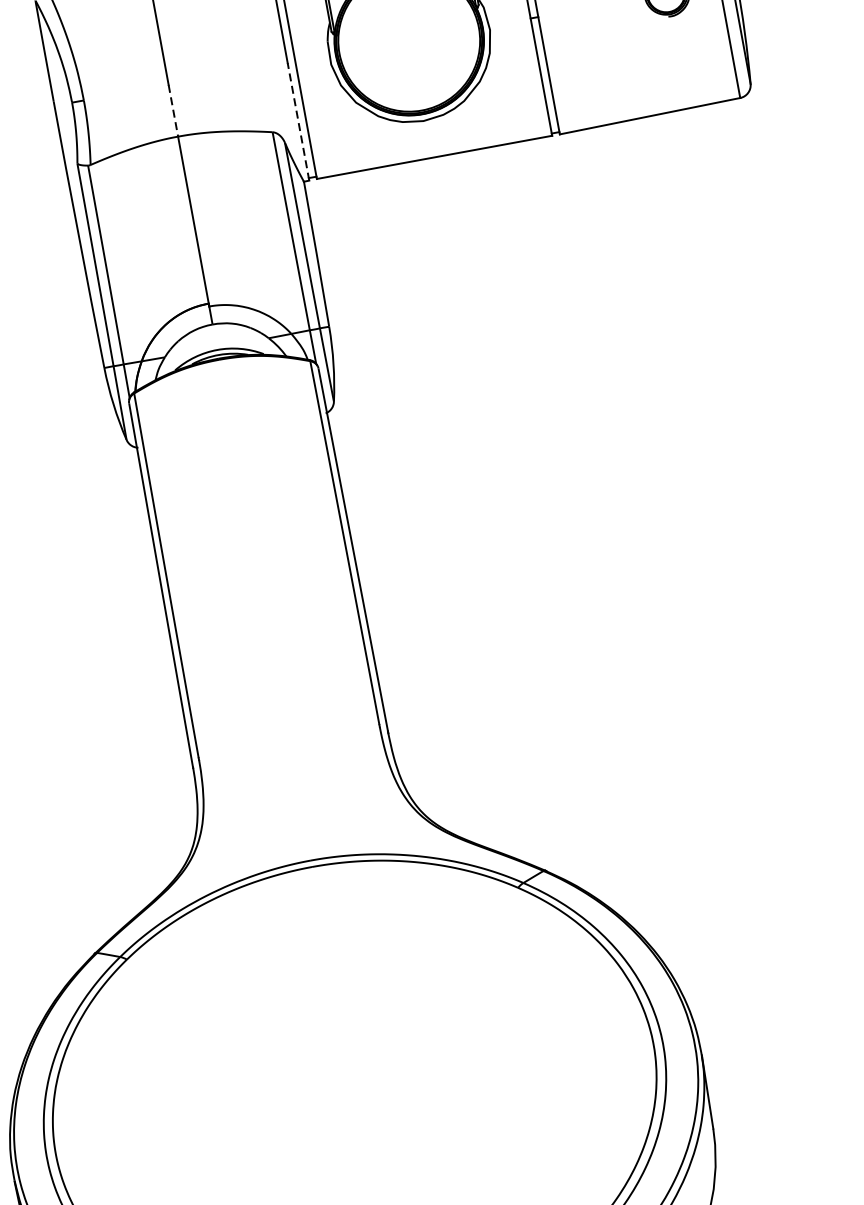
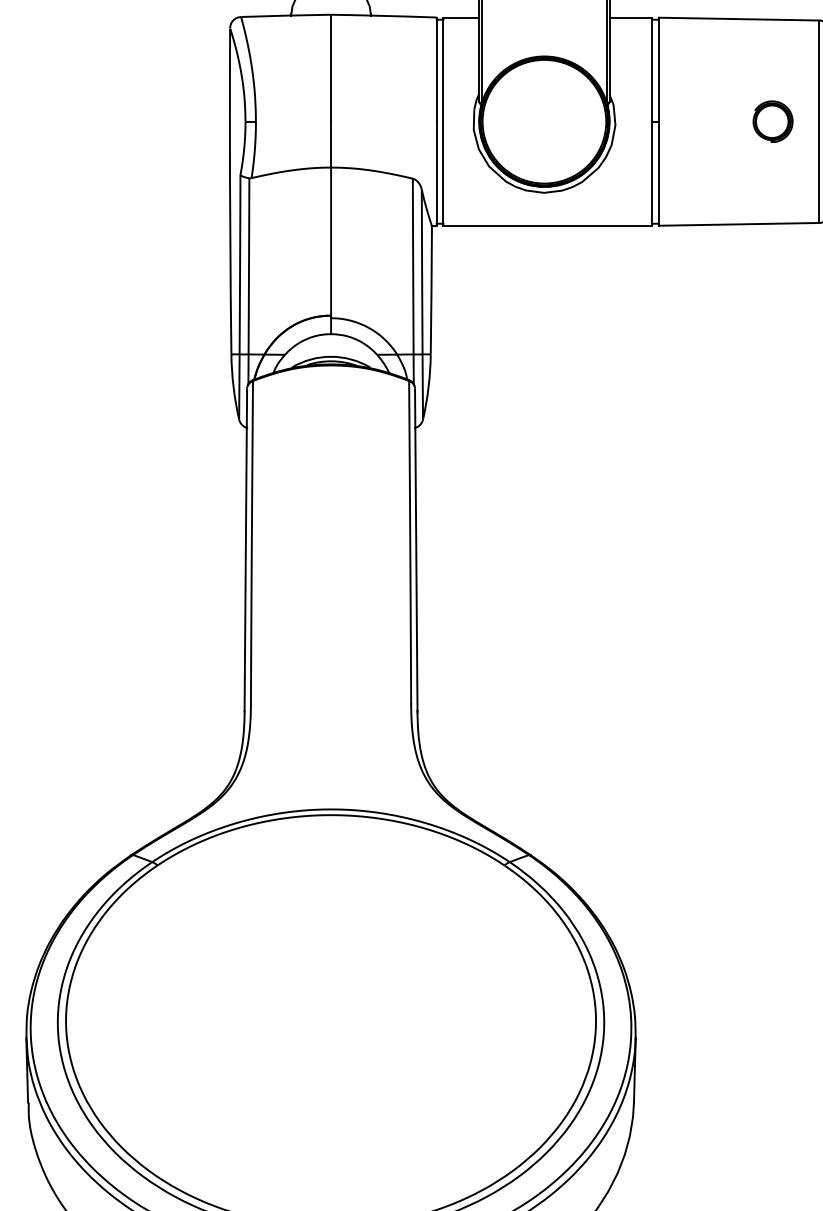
line: (173, 110) -> (331, 144), dashed -> solid
line: (298, 121) -> (436, 173), dashed -> solid

